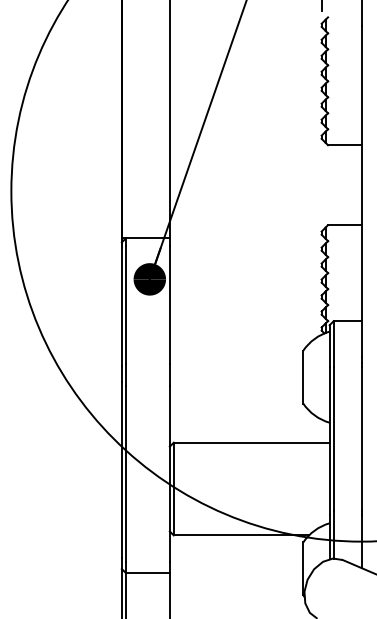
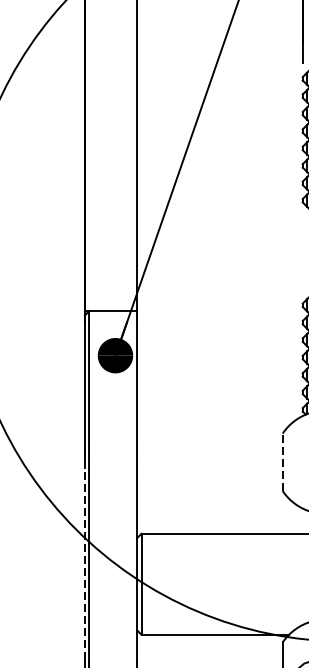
line: (303, 376) -> (282, 461), solid -> dashed
line: (121, 470) -> (84, 564), solid -> dashed

